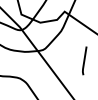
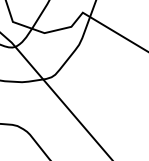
line: (84, 60) -> (120, 89), removed

